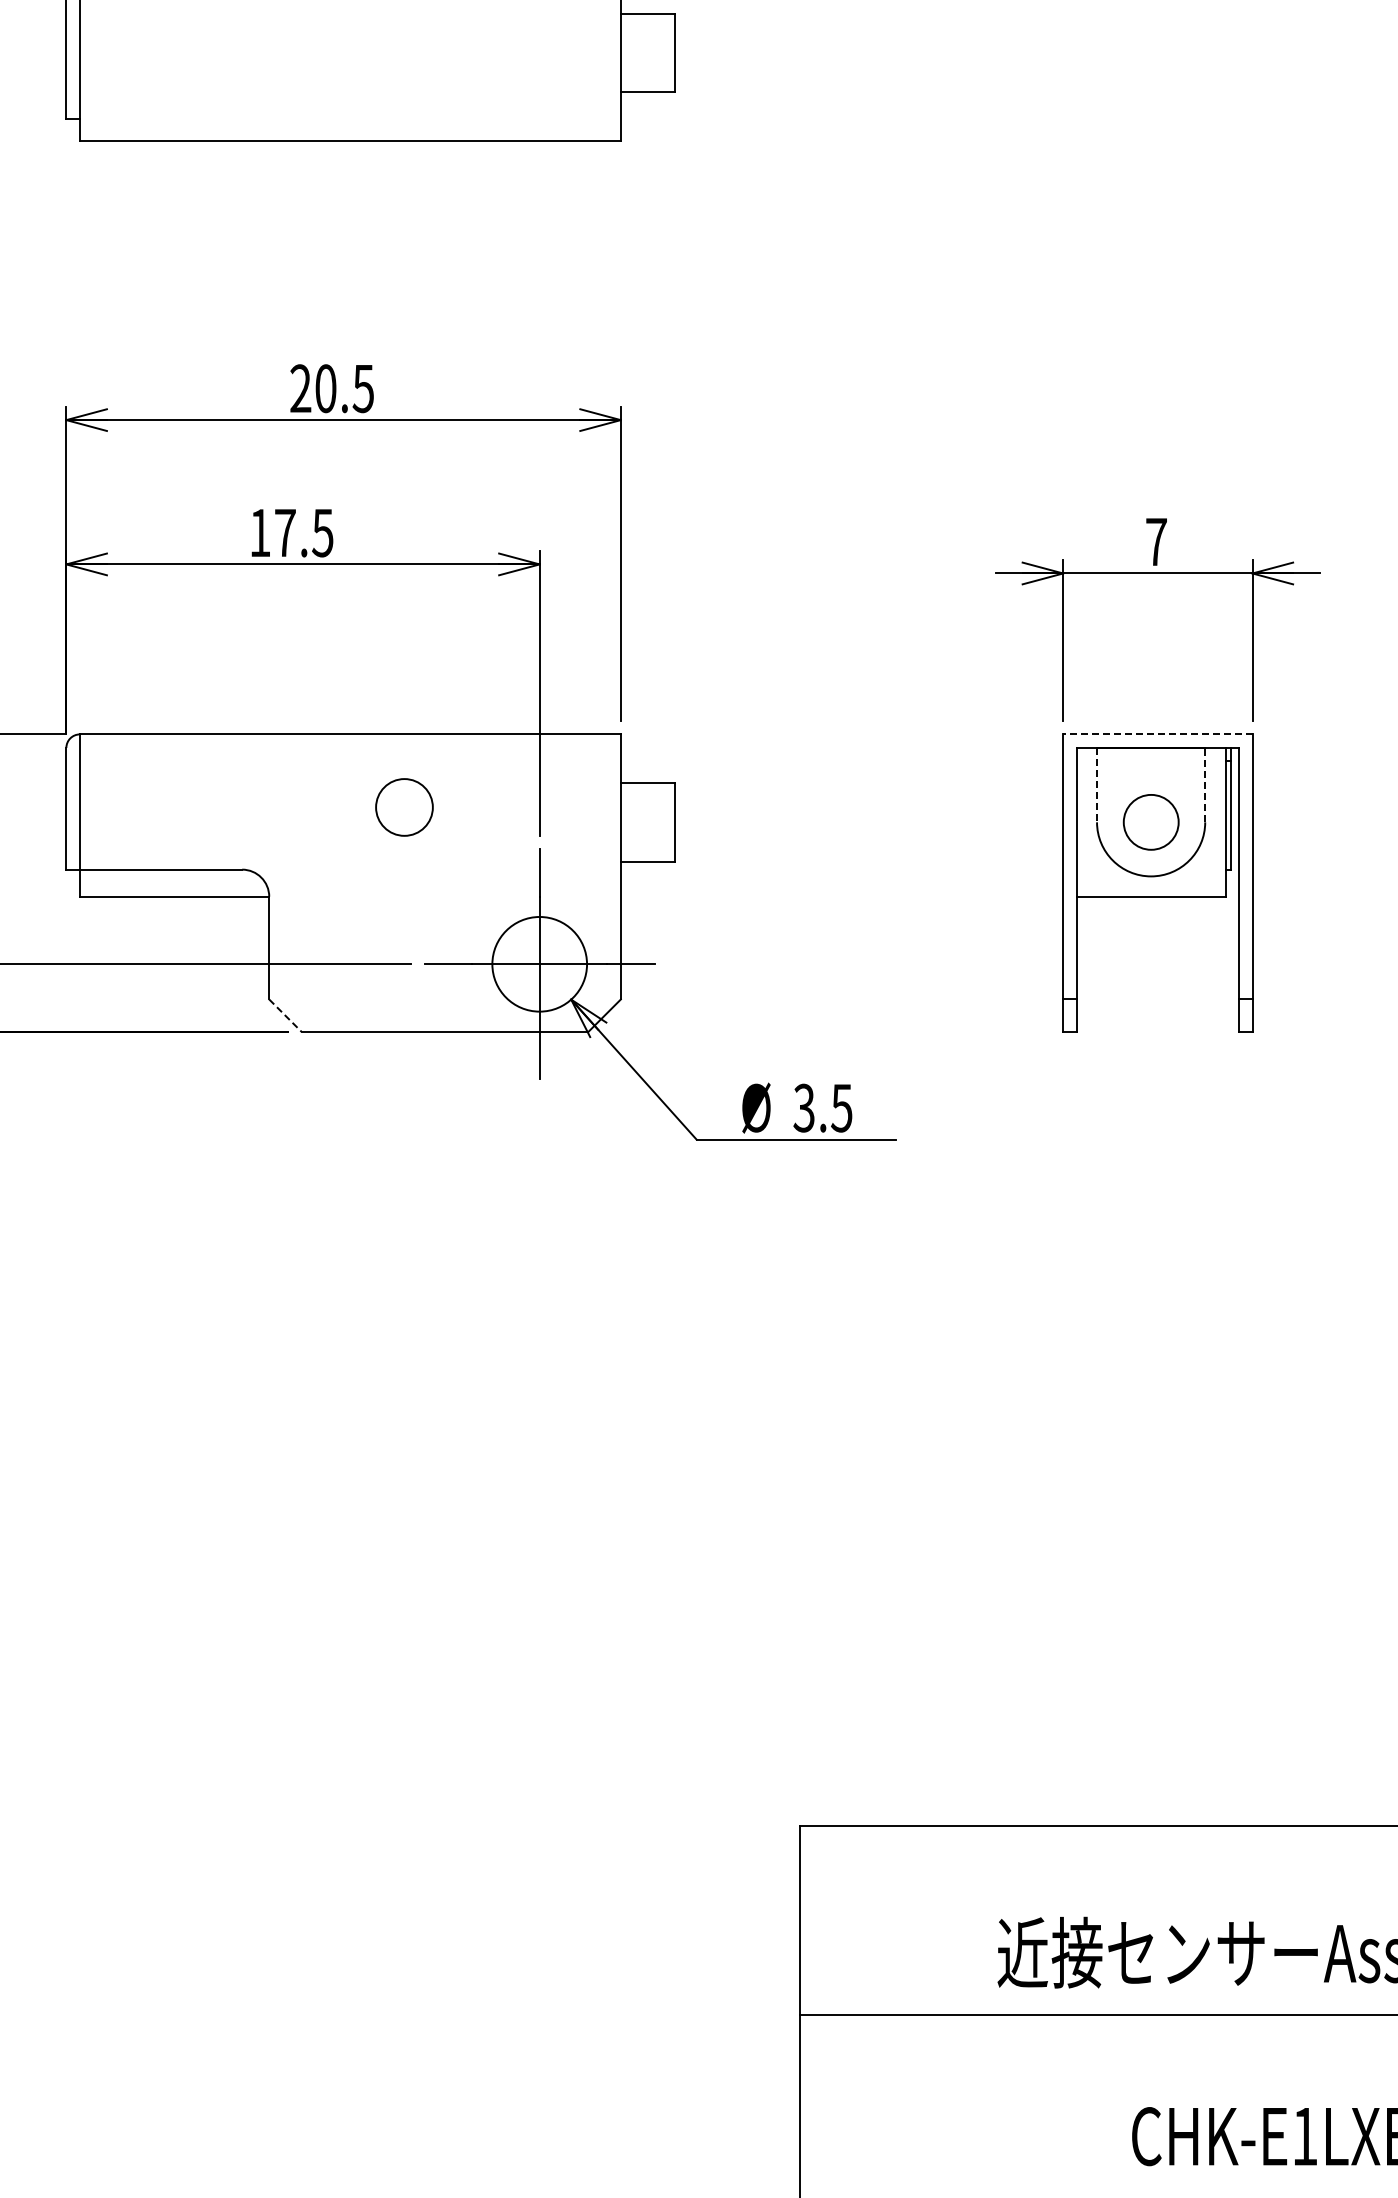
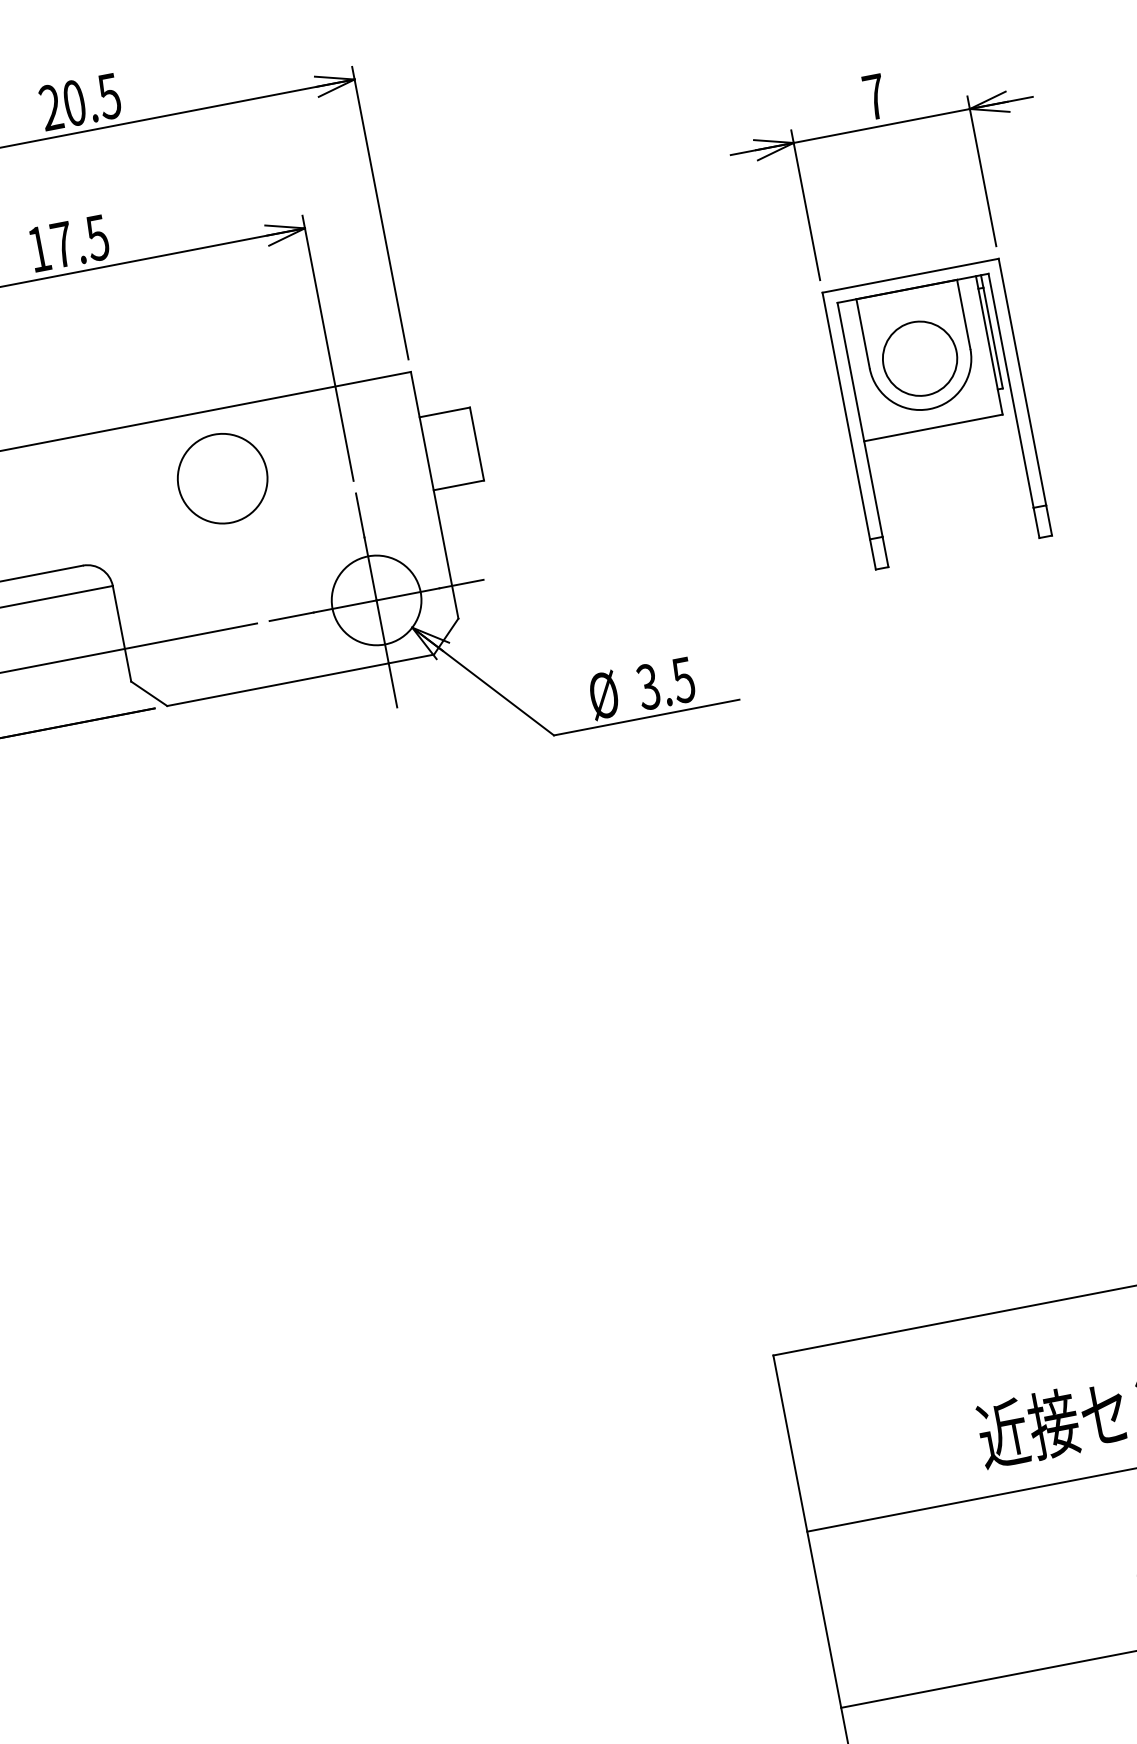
line: (1157, 734) -> (910, 275), dashed -> solid
line: (1205, 784) -> (963, 313), dashed -> solid
line: (1097, 785) -> (863, 334), dashed -> solid
circle: (404, 807) -> (222, 478), size x1.67
circle: (1151, 822) -> (920, 358), size x1.43
line: (285, 1015) -> (149, 693), dashed -> solid

